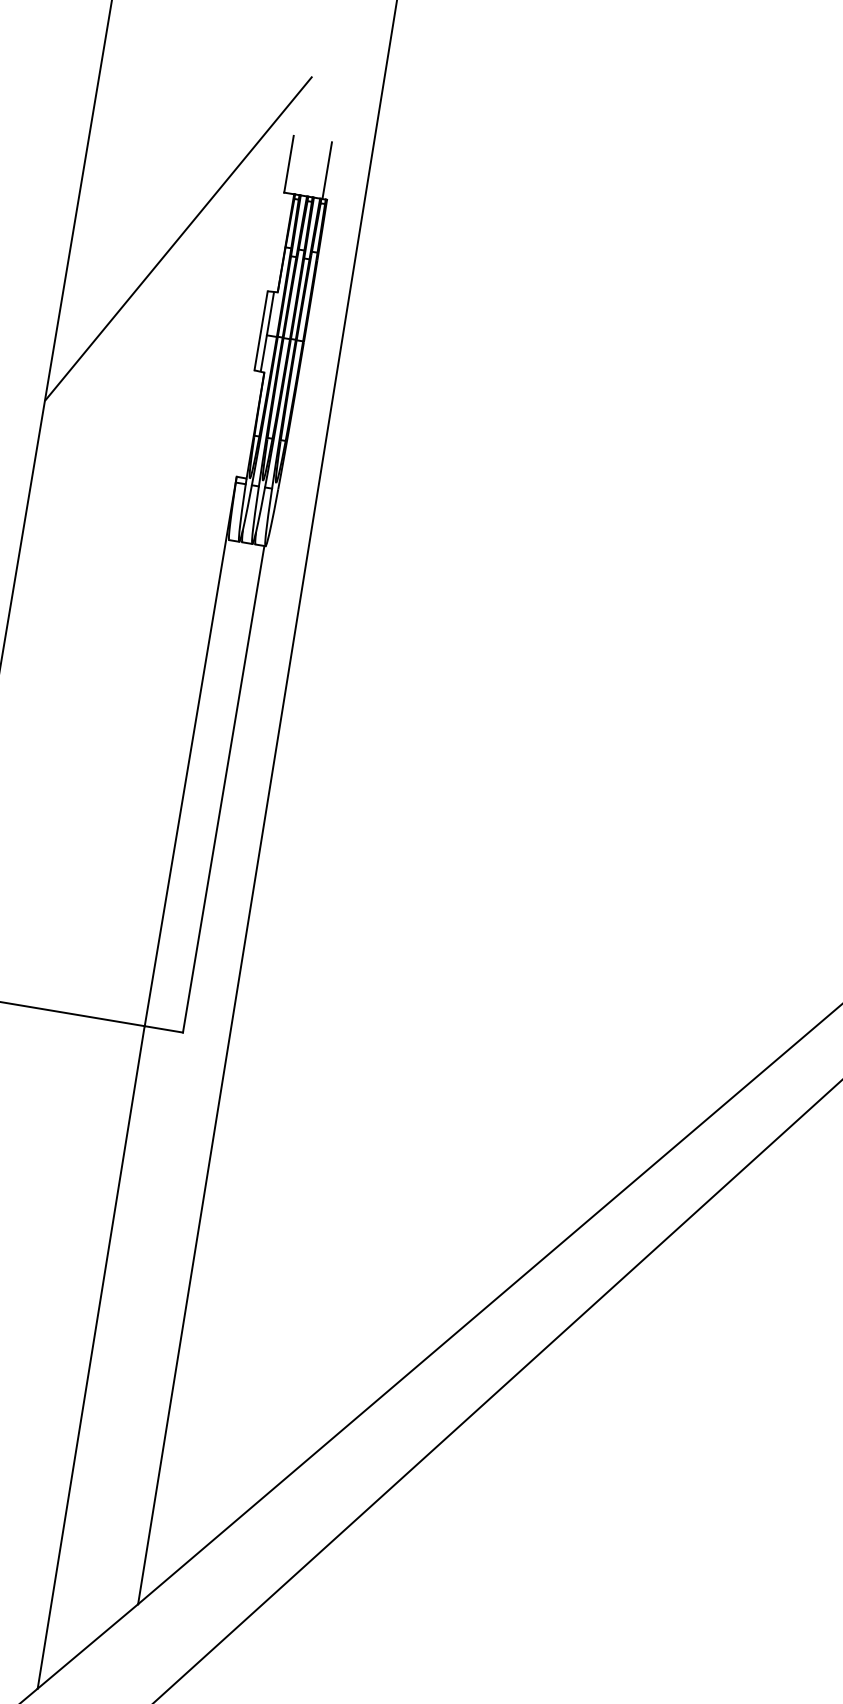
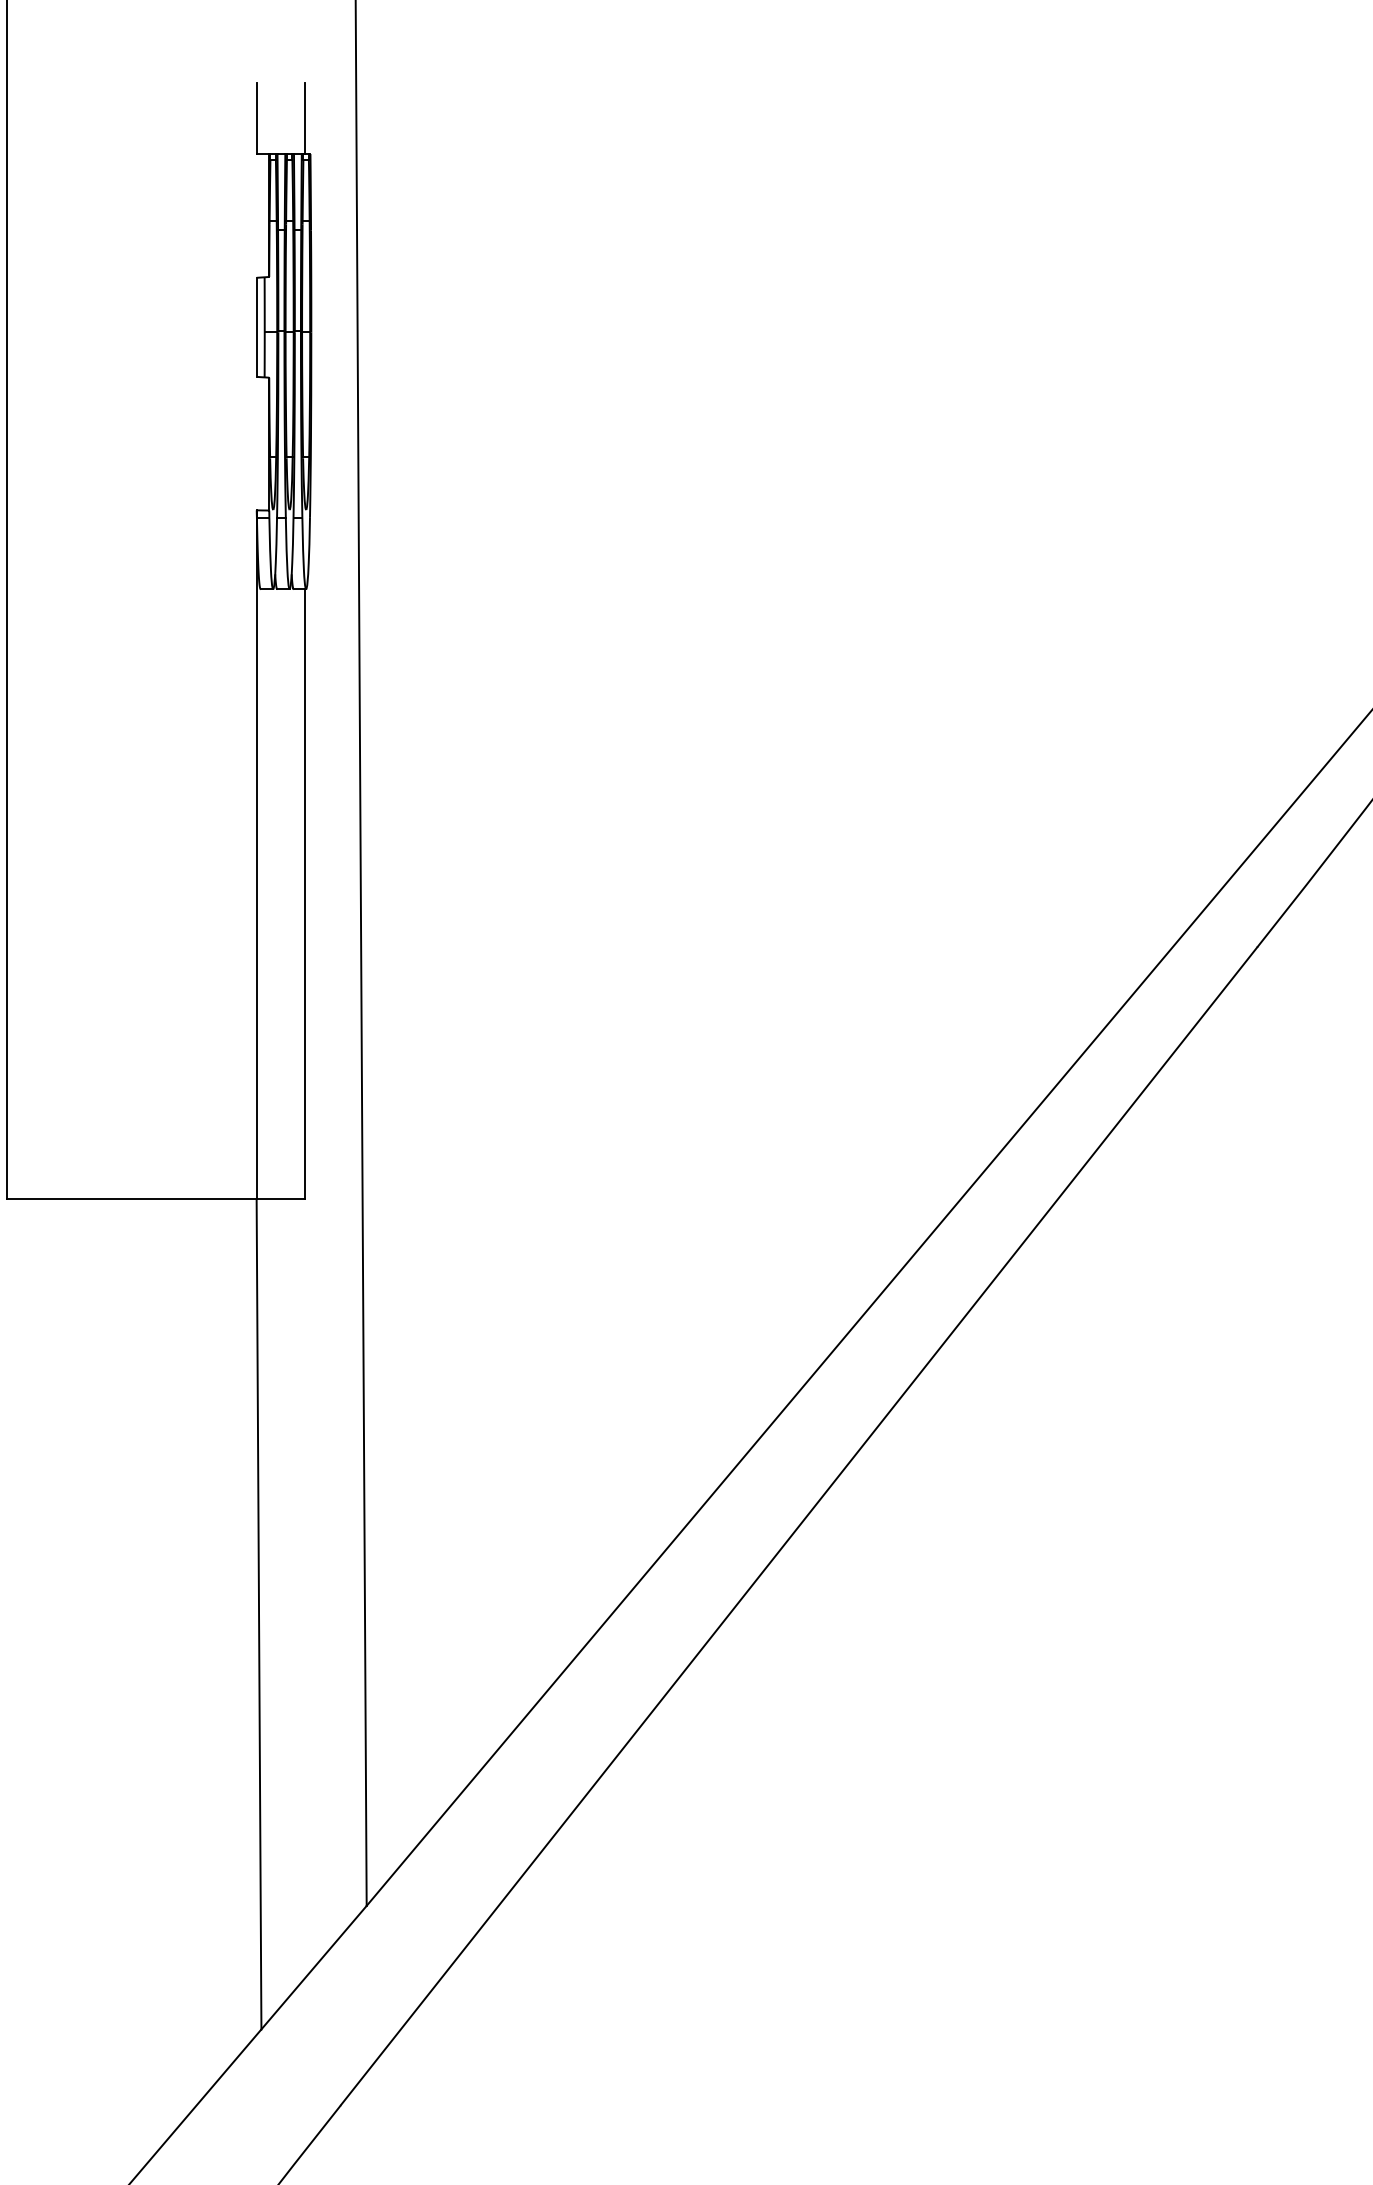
hatch: (178, 238) -> (137, 231), removed

